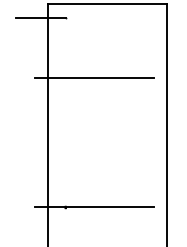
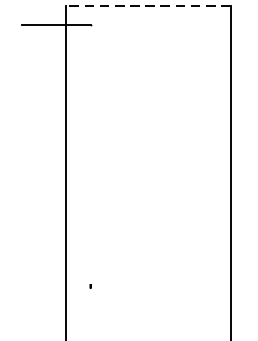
line: (107, 4) -> (148, 6), solid -> dashed
line: (94, 78) -> (130, 108), removed
line: (94, 207) -> (130, 286), removed

